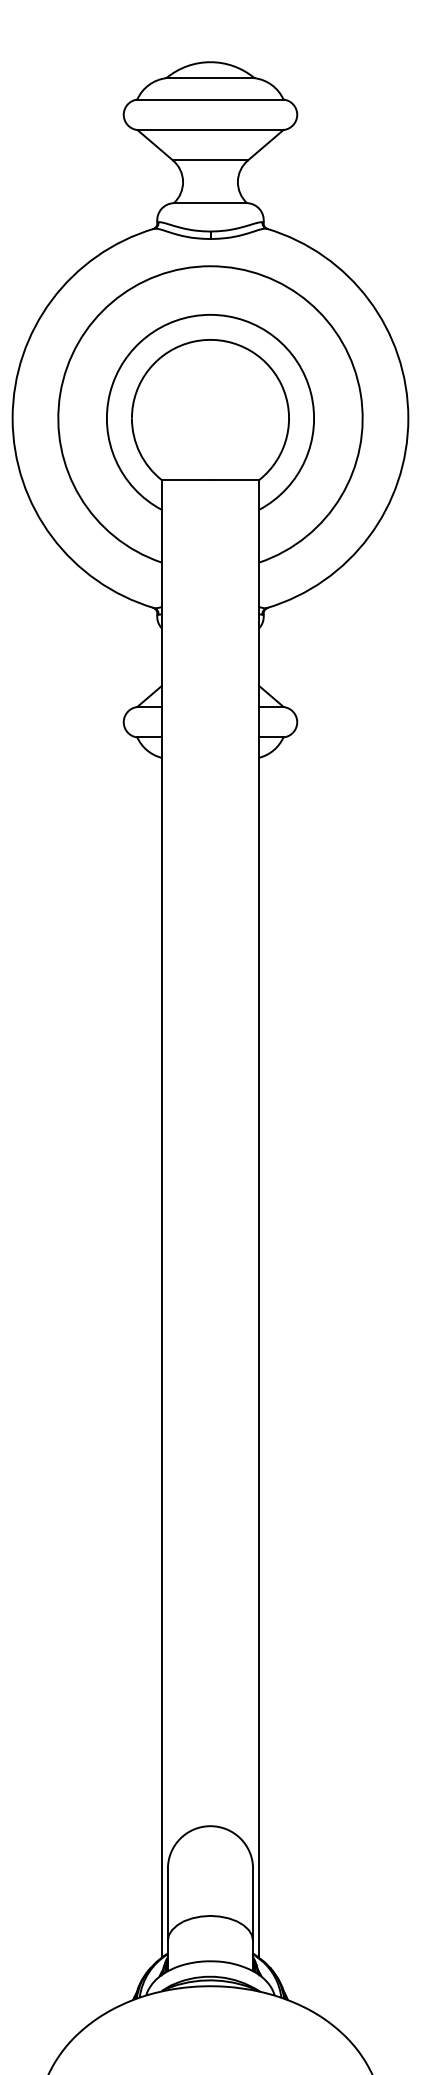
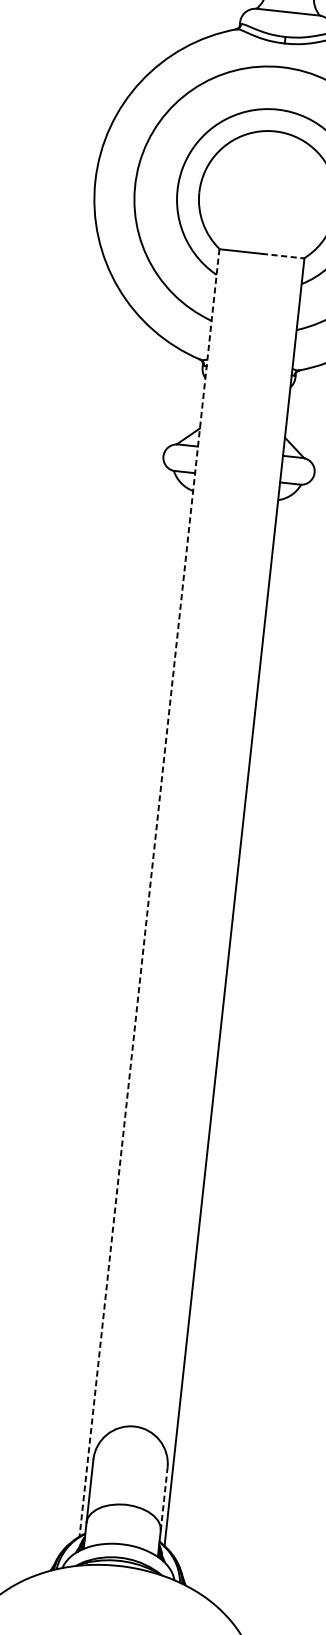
line: (235, 480) -> (283, 256), solid -> dashed
line: (161, 1218) -> (149, 892), solid -> dashed
line: (253, 1904) -> (164, 1498), solid -> dashed

